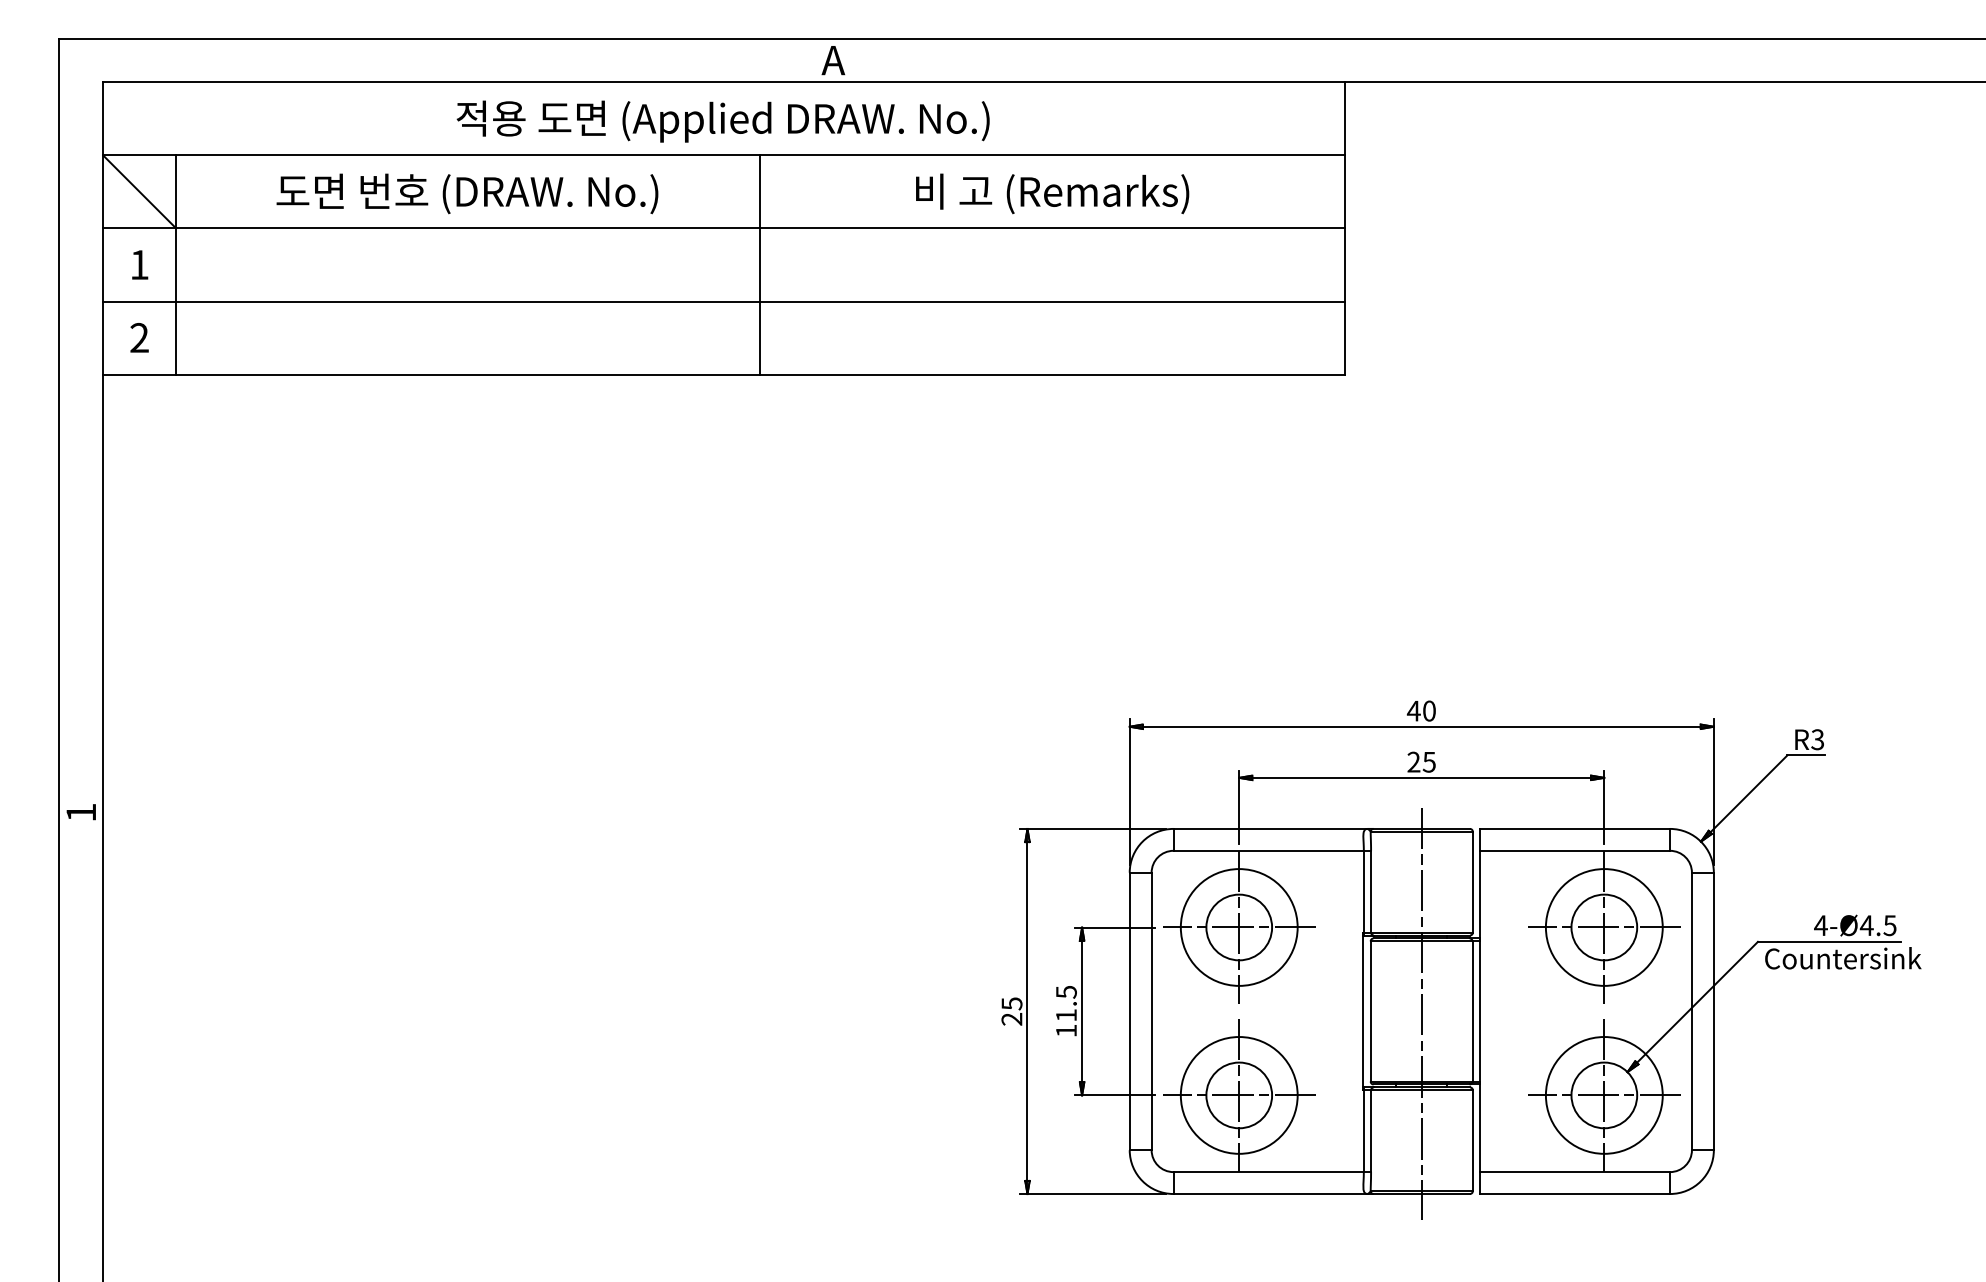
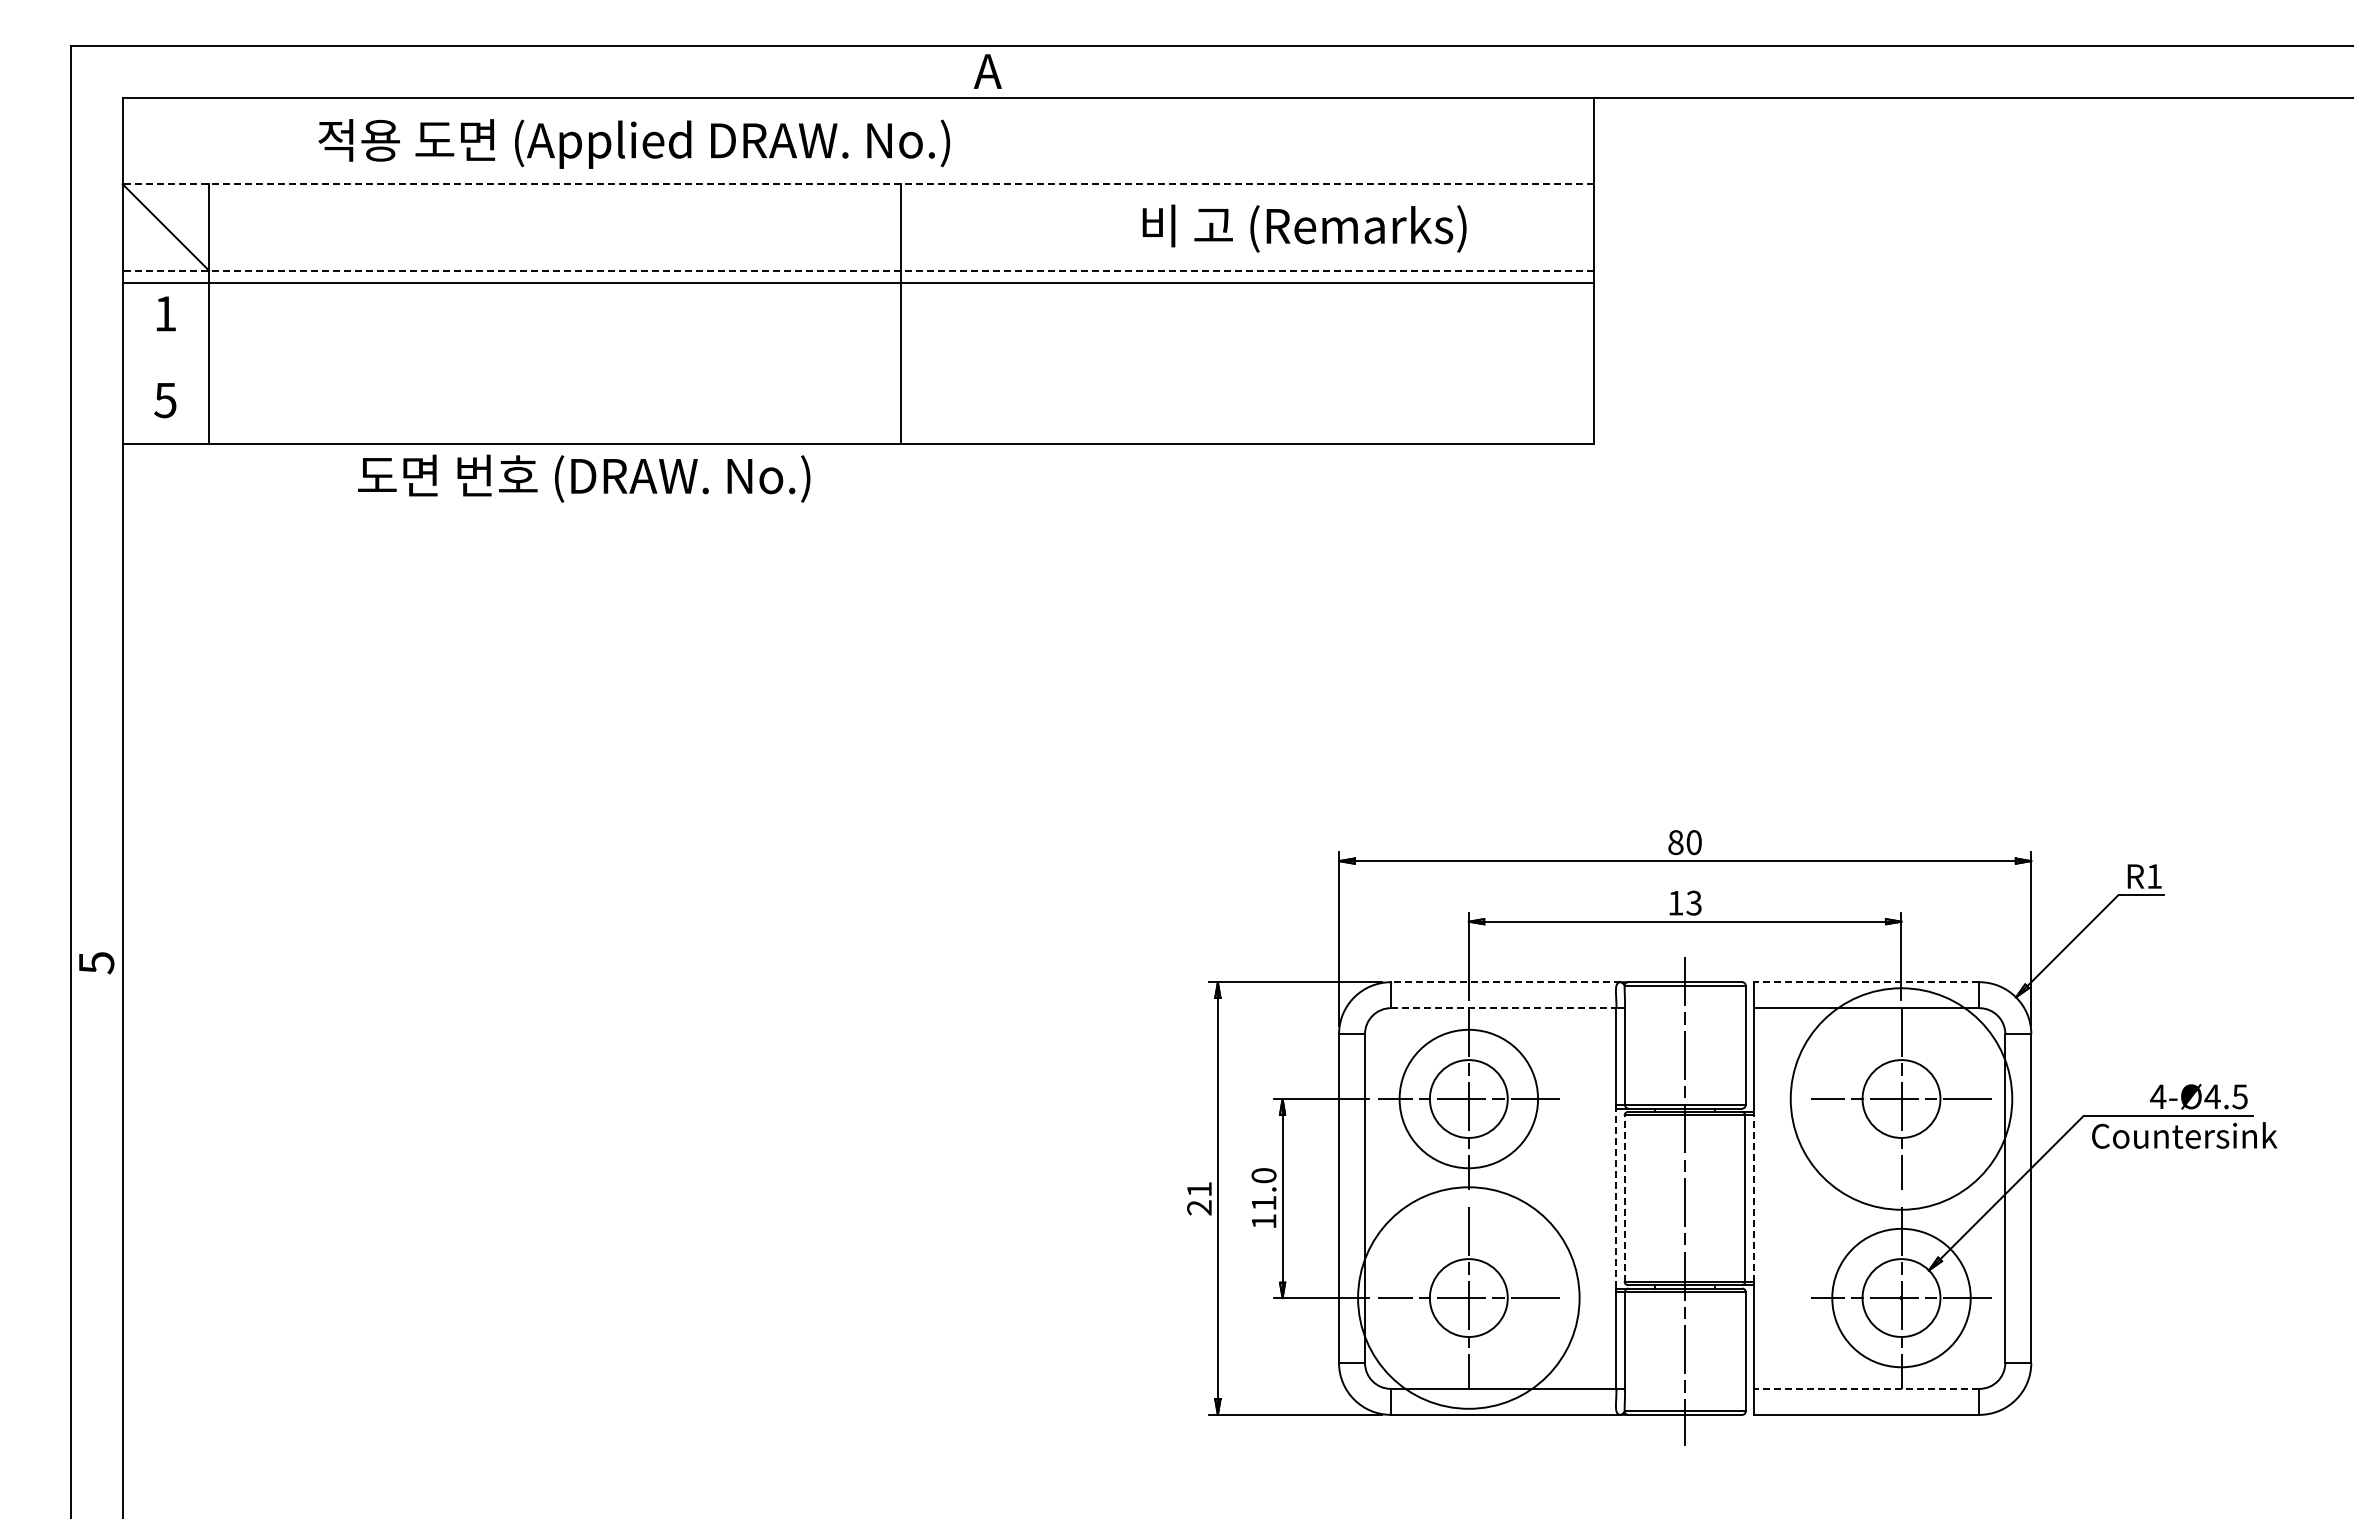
text: (722, 121) -> (633, 143), moved
line: (724, 155) -> (858, 184), solid -> dashed
text: (467, 193) -> (584, 478), moved
text: (1052, 193) -> (1304, 228), moved
line: (724, 228) -> (858, 270), solid -> dashed
line: (723, 301) -> (857, 283), moved
text: (139, 338) -> (165, 400), 2 -> 5
text: (1413, 711) -> (1675, 842), 40 -> 80
text: (1816, 739) -> (2153, 876), R3 -> R1
text: (1421, 761) -> (1684, 902), 25 -> 13
text: (81, 813) -> (96, 963), 1 -> 5
line: (1270, 829) -> (1505, 982), solid -> dashed
line: (1574, 829) -> (1866, 982), solid -> dashed
line: (1268, 851) -> (1503, 1008), solid -> dashed
circle: (1604, 927) -> (1901, 1098), size x1.6
text: (1065, 992) -> (1263, 1175), 11.5 -> 11.0
text: (1011, 1003) -> (1199, 1189), 25 -> 21
line: (1370, 1011) -> (1624, 1198), solid -> dashed
line: (1479, 1011) -> (1753, 1198), solid -> dashed
line: (1363, 1012) -> (1615, 1199), solid -> dashed
circle: (1238, 1094) -> (1468, 1297), size x1.6
line: (1574, 1171) -> (1866, 1388), solid -> dashed

